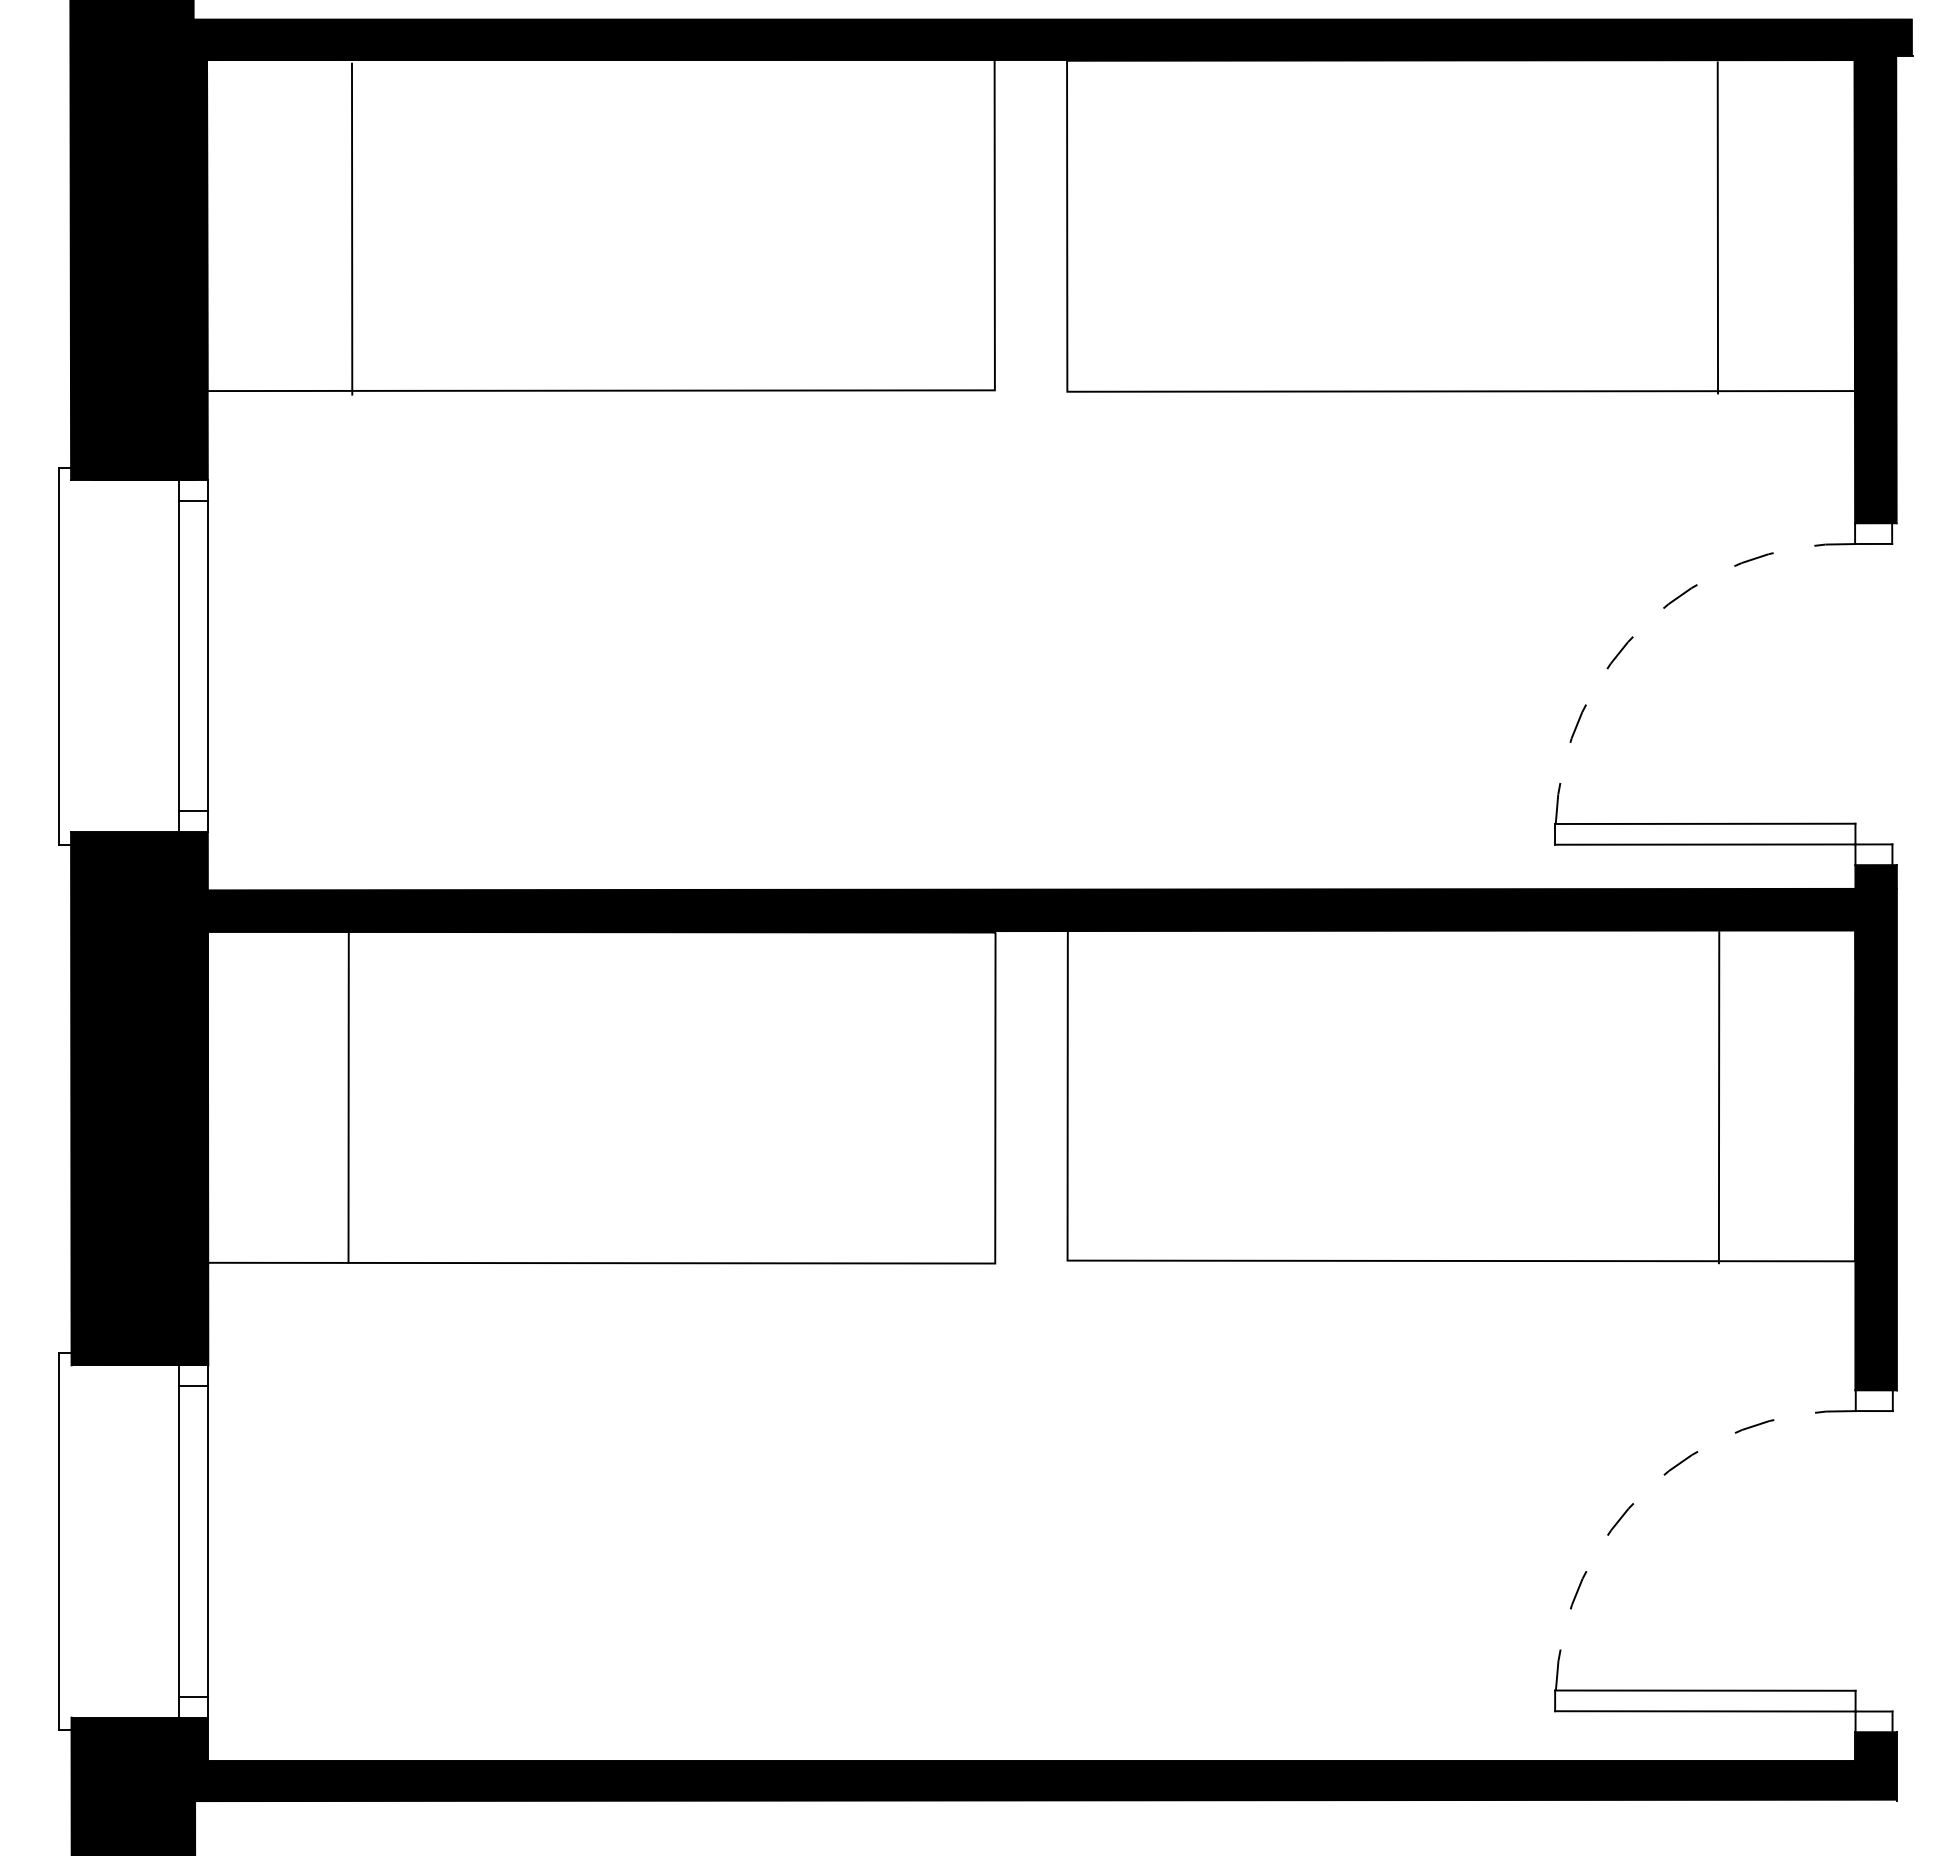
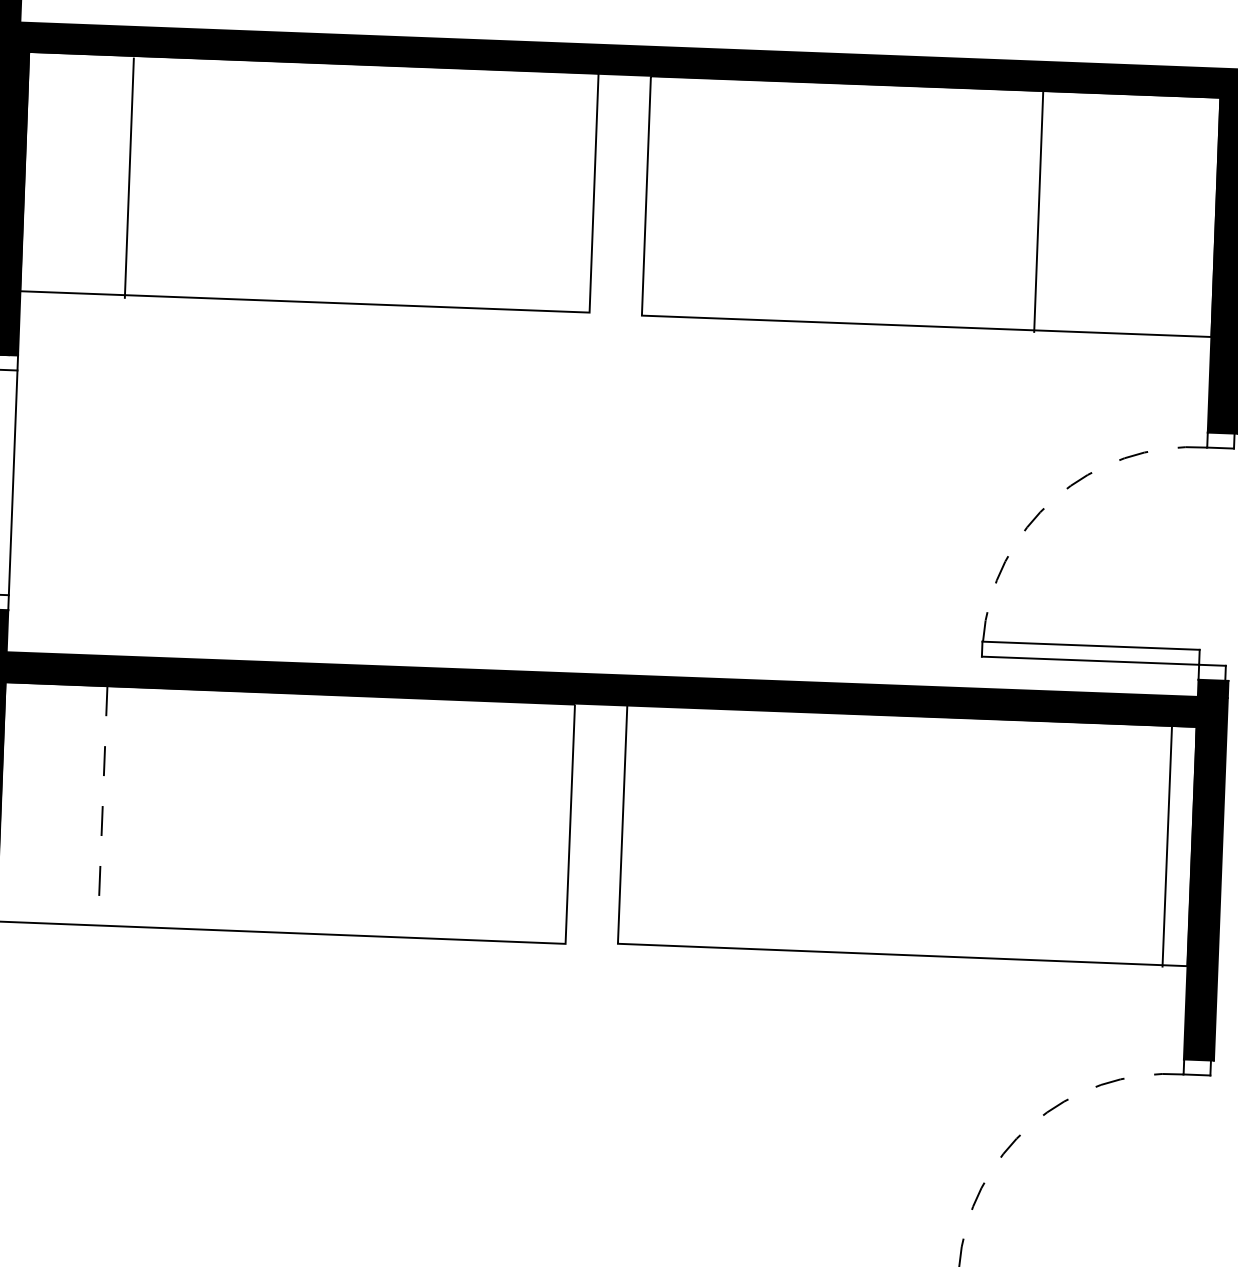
line: (1717, 227) -> (1038, 211), moved
line: (348, 1097) -> (102, 805), solid -> dashed
line: (1718, 1097) -> (1166, 846), moved

